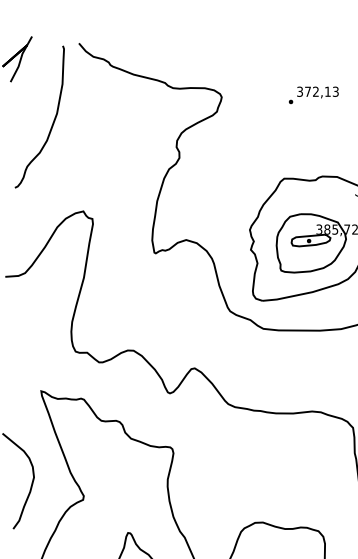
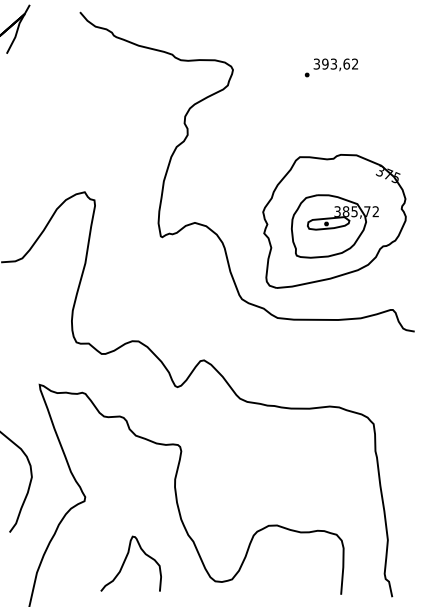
text: (322, 91) -> (340, 63), 372,13 -> 393,62
curve: (52, 122) -> (51, 97), removed

